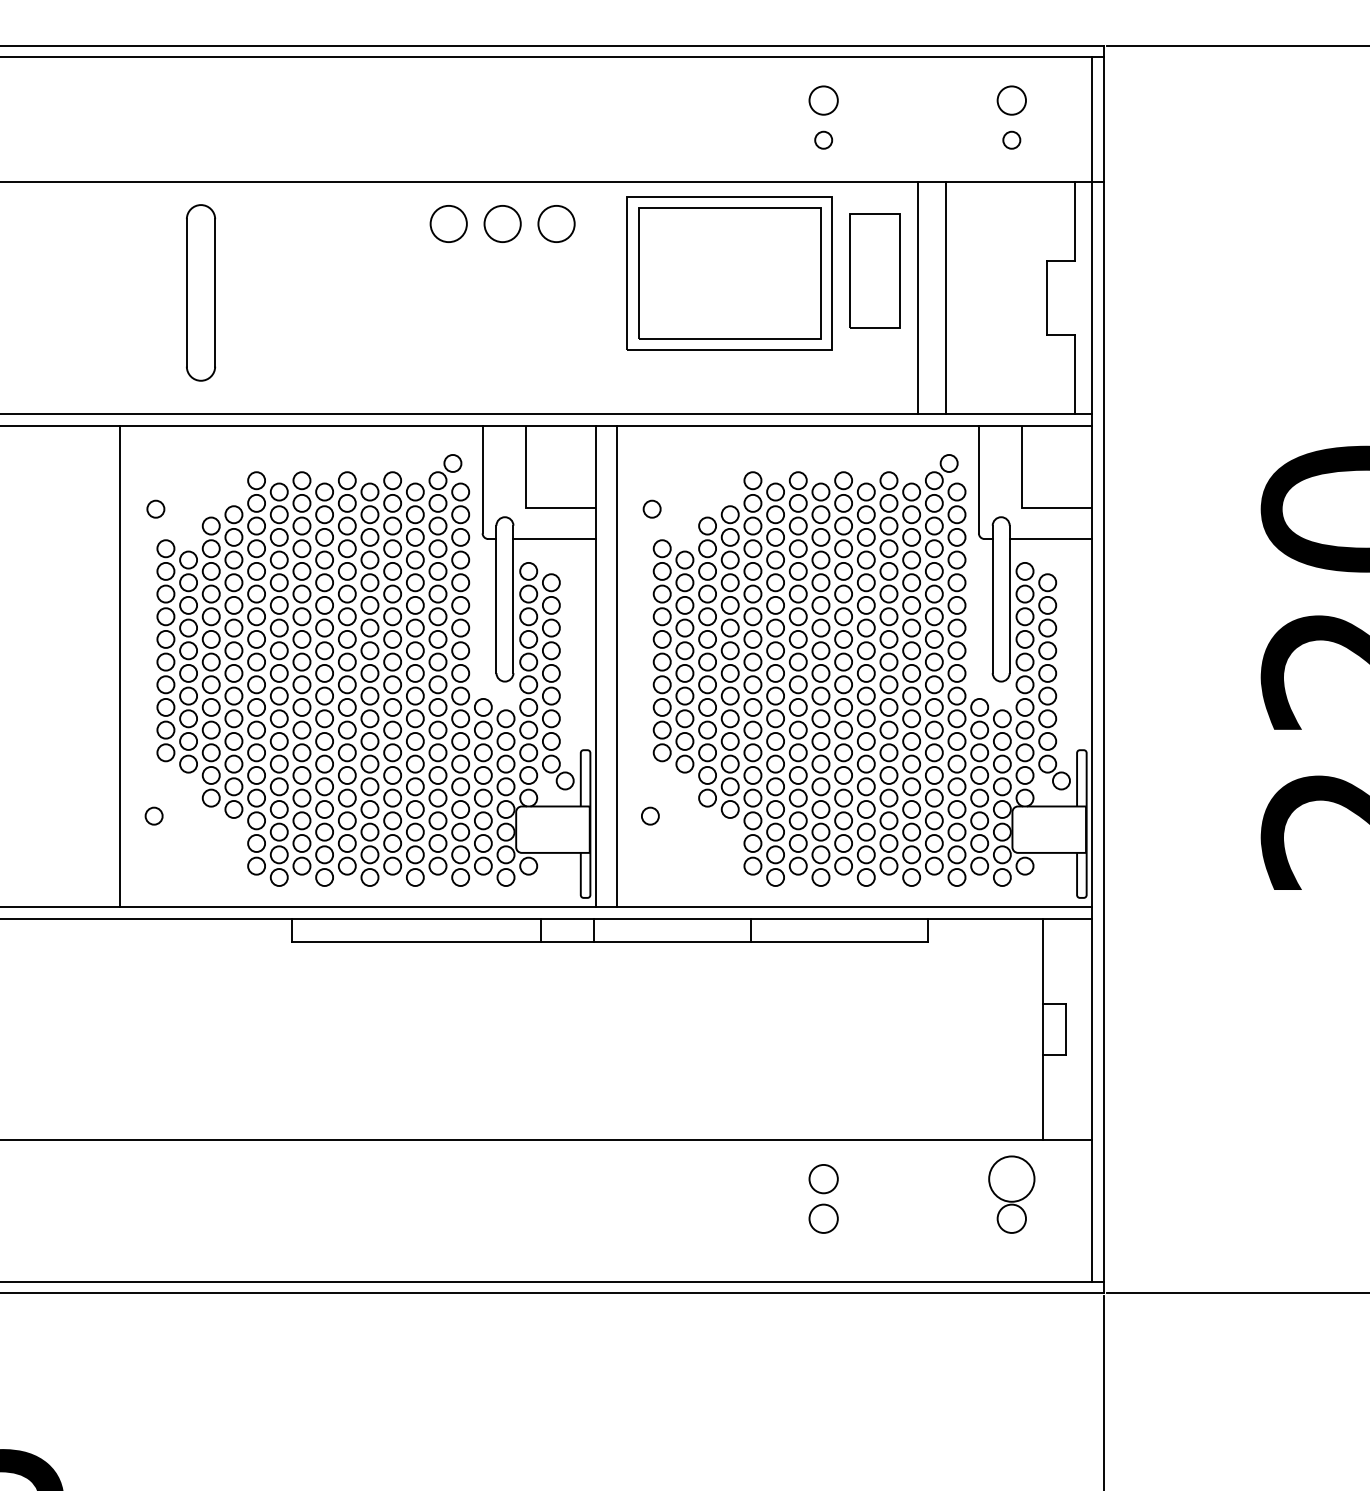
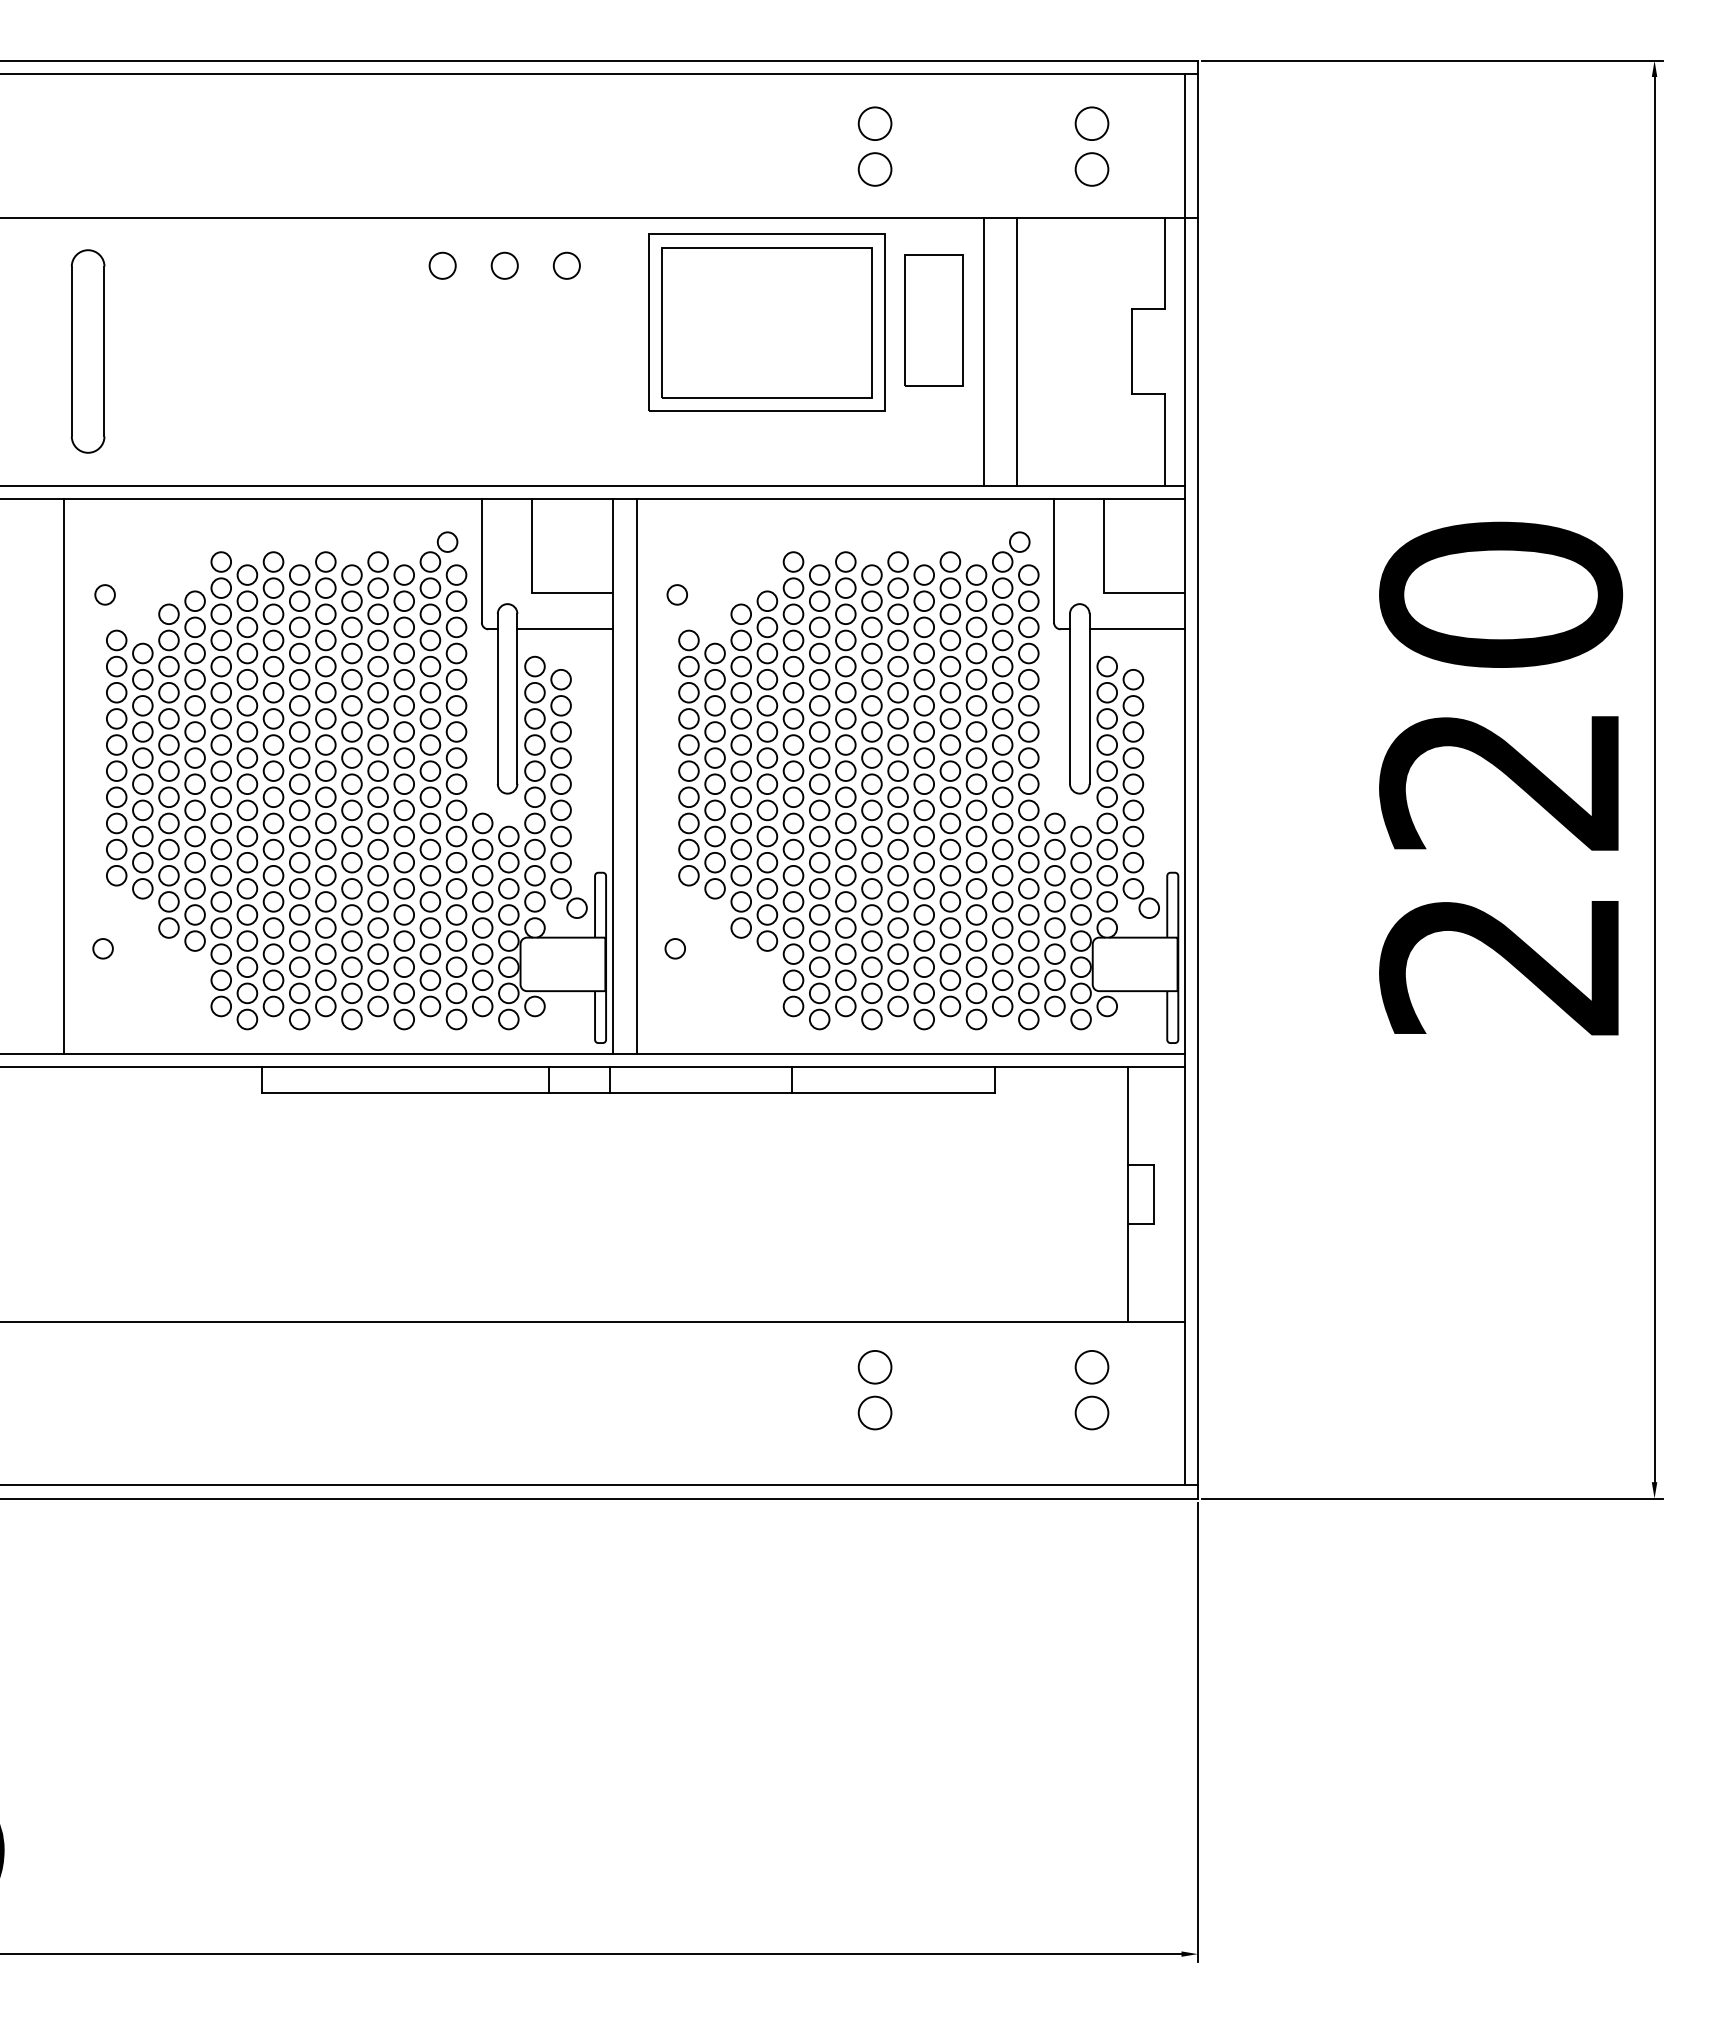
circle: (823, 140) -> (874, 169), size x1.67
circle: (1011, 140) -> (1091, 169), size x1.67
circle: (448, 223) -> (442, 265), size x0.62
circle: (502, 223) -> (504, 265), size x0.62
circle: (556, 223) -> (566, 265), size x0.62
part: (201, 292) -> (88, 351), moved
circle: (1011, 1178) -> (1091, 1366), size x0.62

